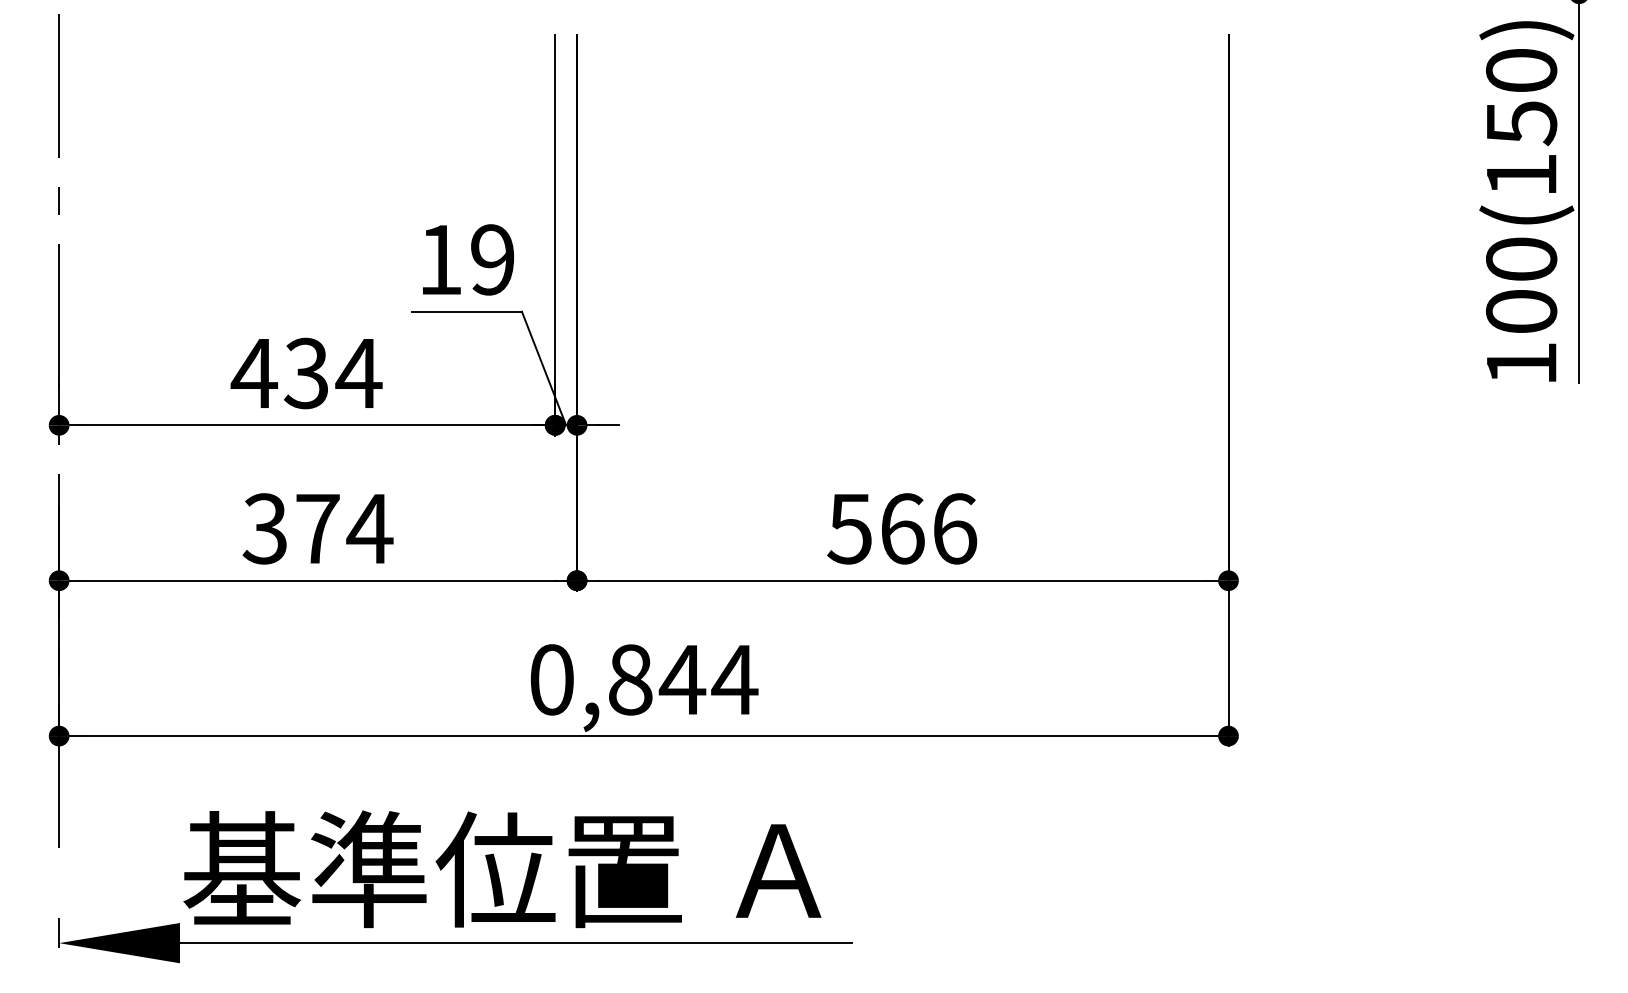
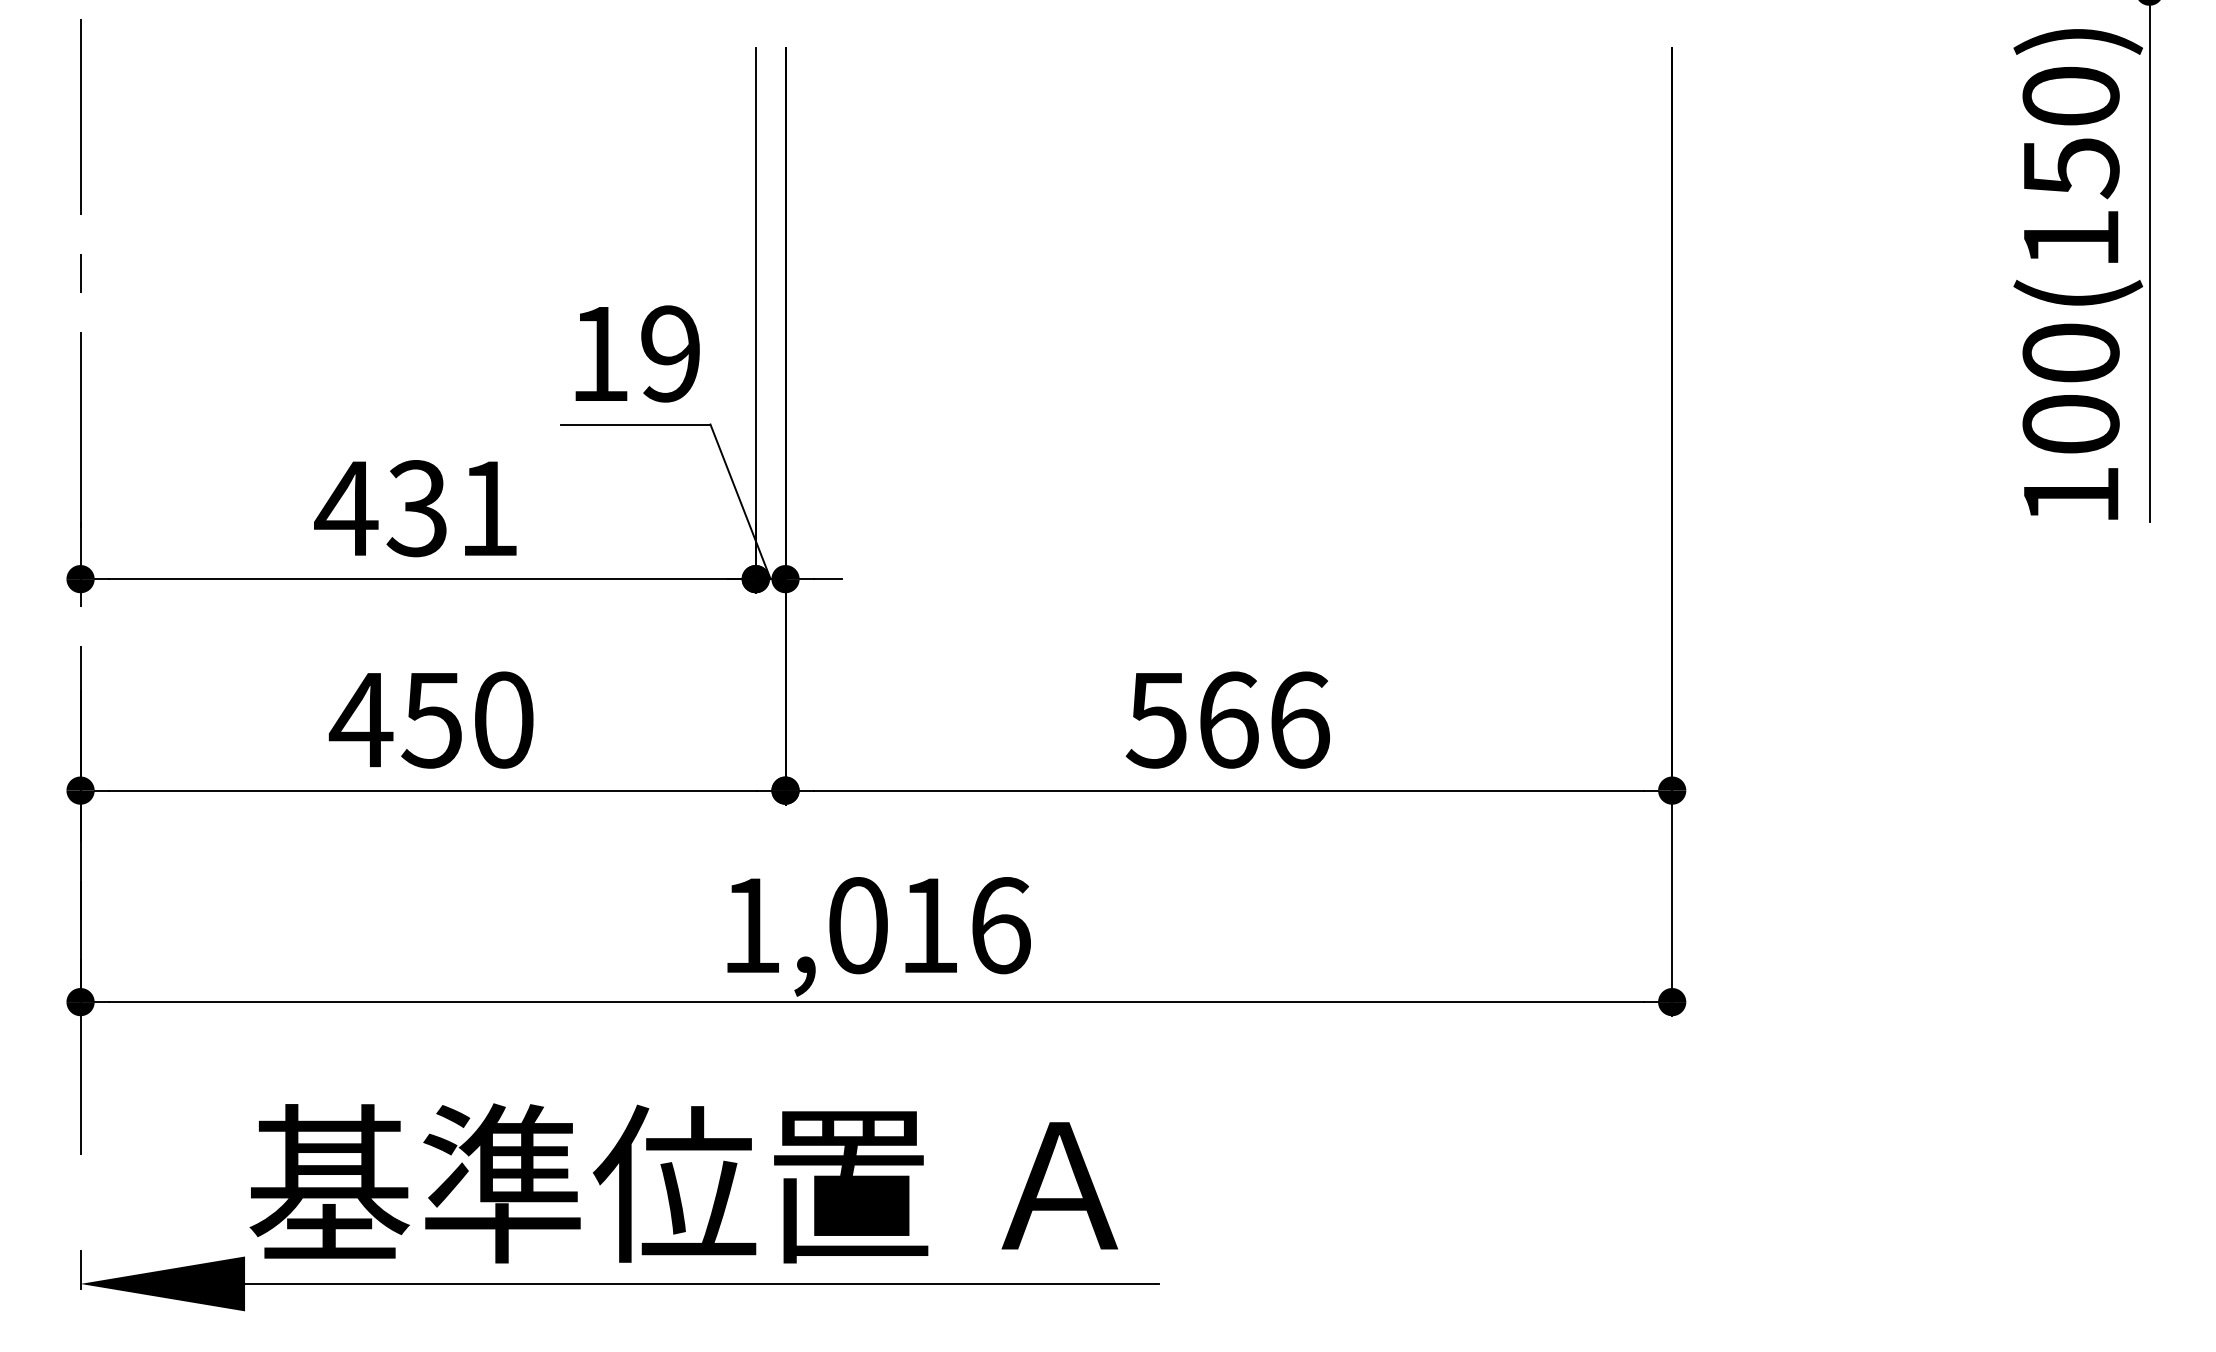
text: (358, 373) -> (488, 508), 434 -> 431
text: (316, 528) -> (431, 719), 374 -> 450
text: (644, 679) -> (877, 925), 0,844 -> 1,016

